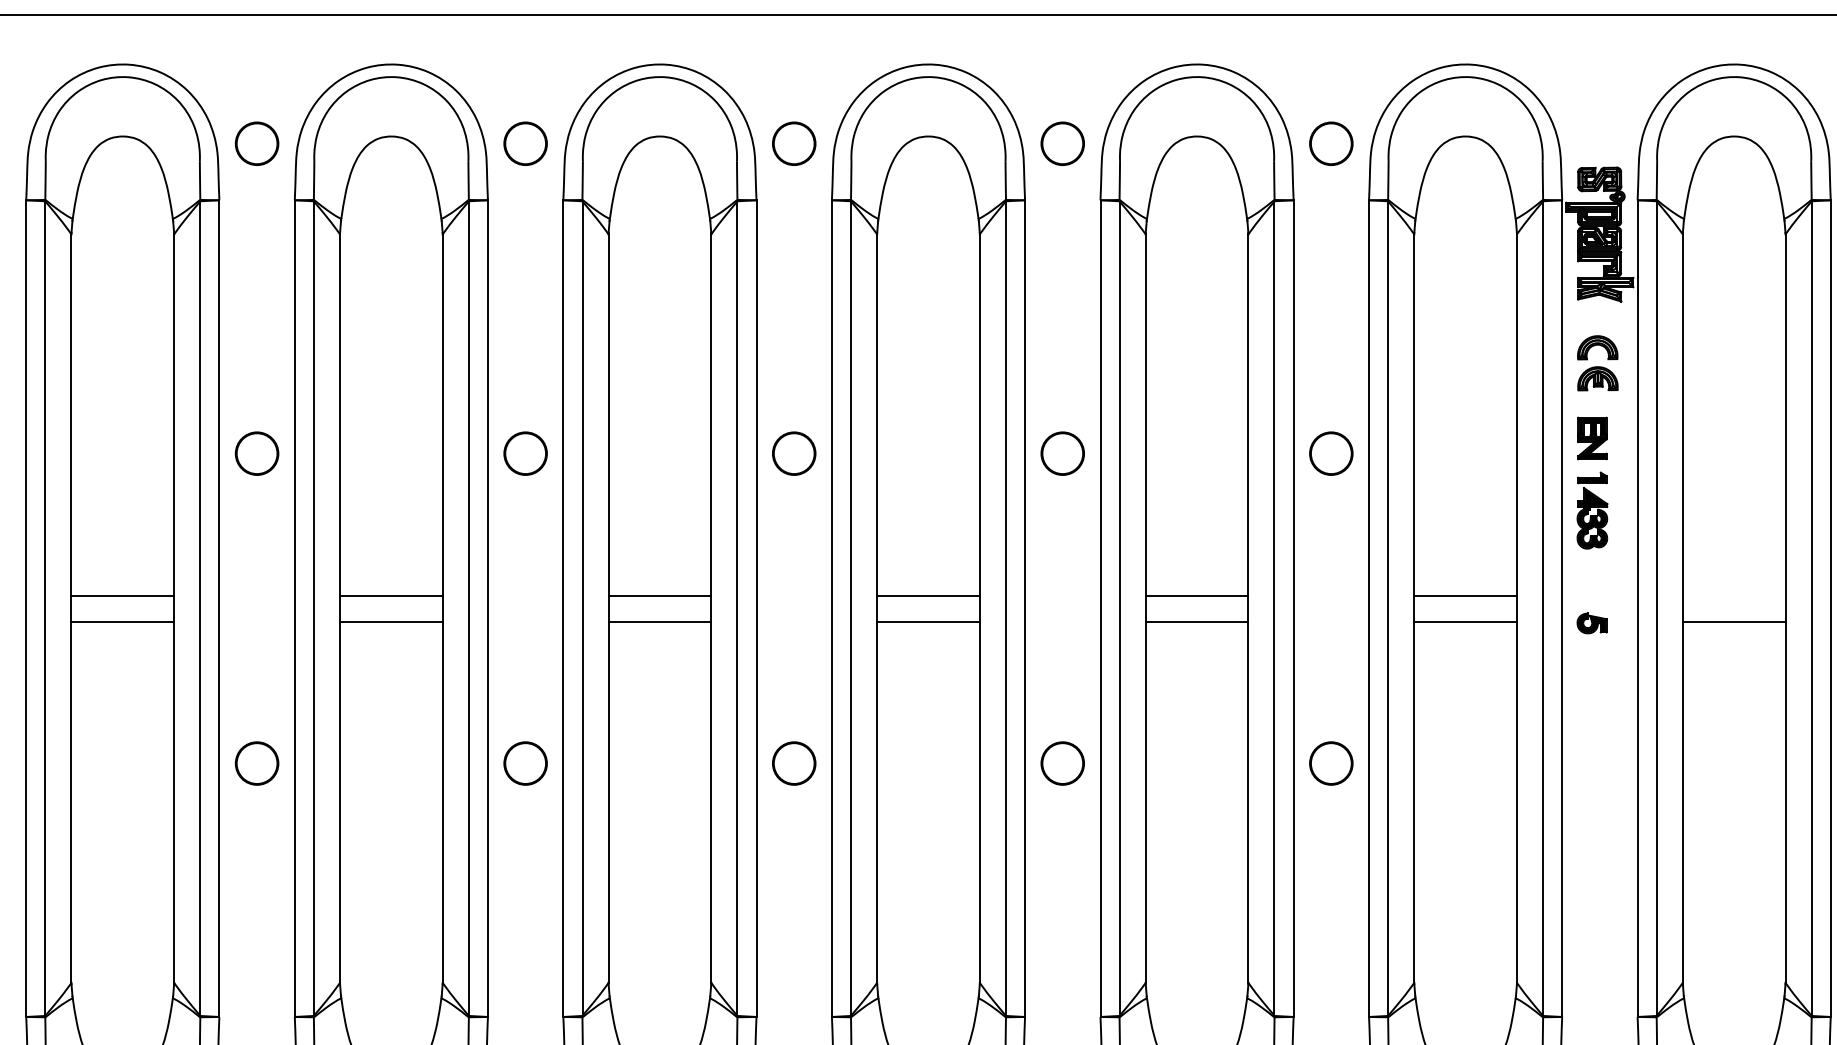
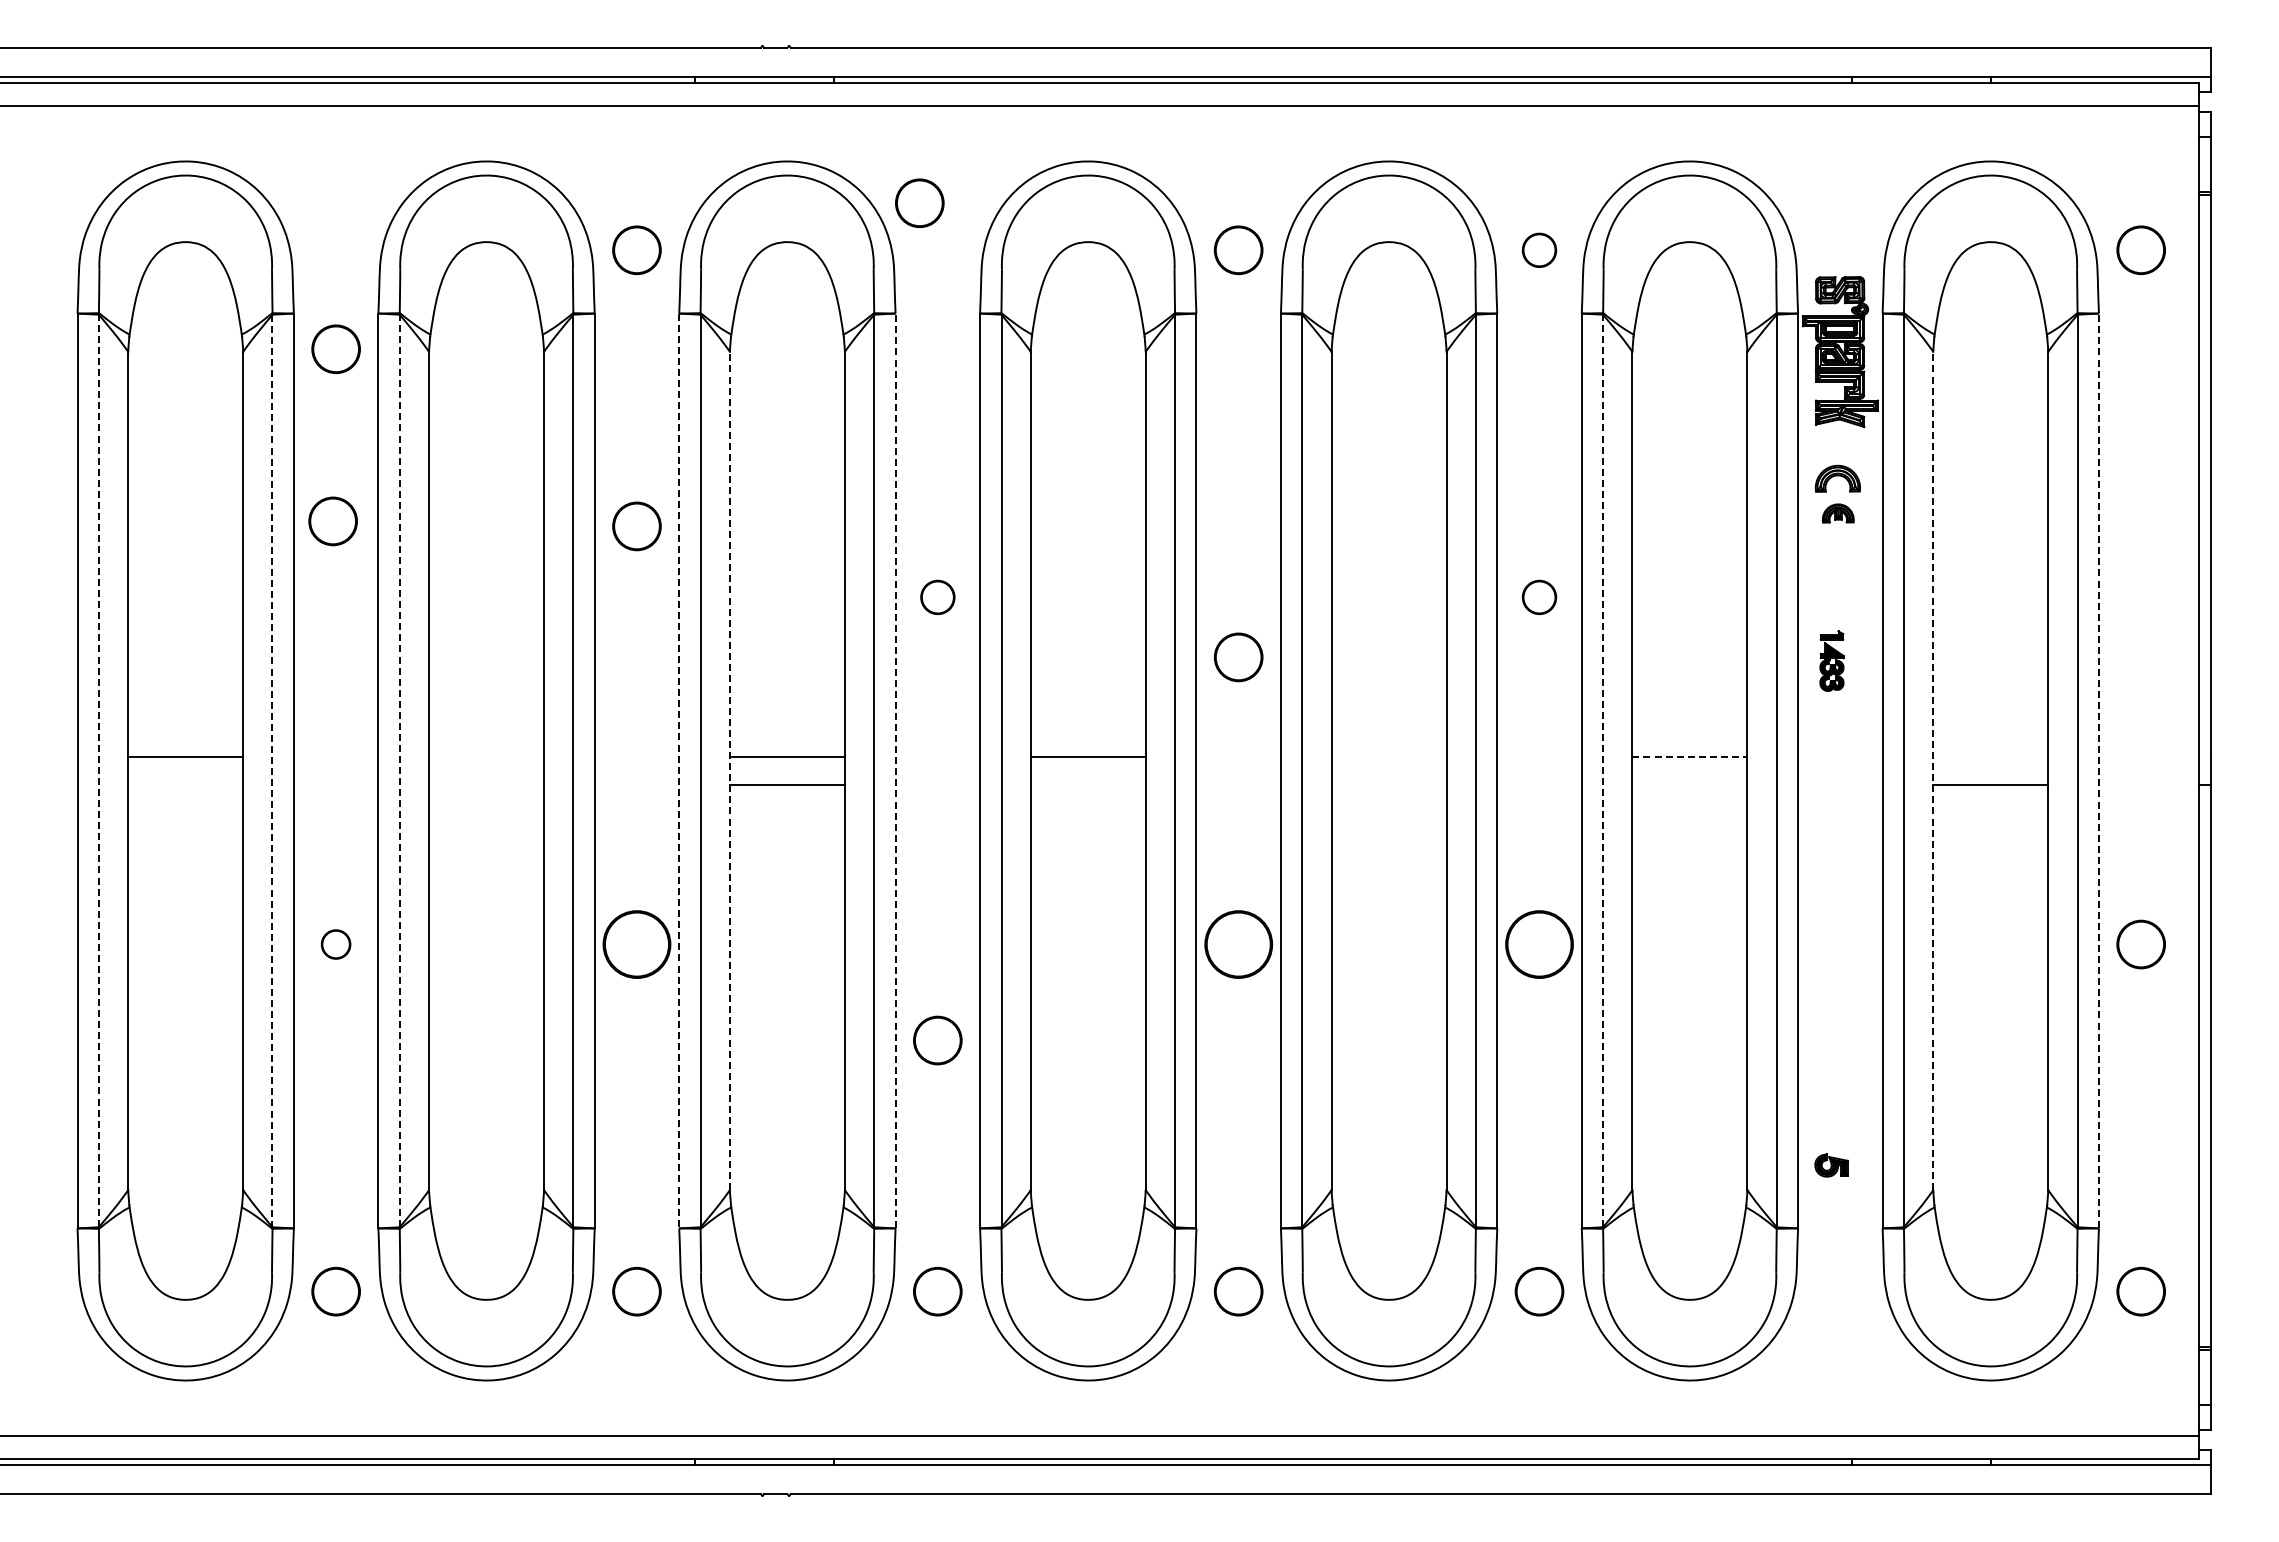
part: (256, 143) -> (335, 349), moved
part: (793, 143) -> (919, 203), moved
part: (1331, 143) -> (1539, 250), size x0.7
part: (1598, 378) -> (1838, 513), size x0.7
part: (1591, 438) -> (1831, 580), removed
part: (256, 453) -> (332, 521), moved
part: (525, 453) -> (636, 526), moved
part: (793, 453) -> (937, 597), size x0.7
part: (1062, 453) -> (1238, 657), moved
part: (1331, 453) -> (1539, 597), size x0.7
part: (1591, 509) -> (1831, 660), size x0.7
line: (391, 595) -> (486, 756), removed
line: (1196, 595) -> (1388, 756), removed
line: (1465, 595) -> (1689, 756), solid -> dashed
line: (45, 608) -> (99, 770), solid -> dashed
line: (313, 608) -> (399, 770), solid -> dashed
line: (608, 608) -> (729, 770), solid -> dashed
line: (756, 608) -> (895, 770), solid -> dashed
line: (1388, 608) -> (1603, 770), solid -> dashed
line: (1683, 608) -> (1933, 770), solid -> dashed
line: (1830, 608) -> (2098, 770), solid -> dashed
line: (200, 609) -> (272, 771), solid -> dashed
line: (563, 609) -> (679, 771), solid -> dashed
line: (122, 621) -> (185, 785), removed
line: (391, 621) -> (486, 785), removed
line: (927, 621) -> (1087, 785), removed
line: (1196, 621) -> (1388, 785), removed
line: (1465, 621) -> (1689, 785), removed
part: (1591, 623) -> (1831, 1165), moved
part: (256, 763) -> (335, 944), size x0.6
part: (525, 763) -> (636, 944), size x1.4
part: (793, 763) -> (937, 1040), moved
part: (1062, 763) -> (1238, 944), size x1.4
part: (1331, 763) -> (1539, 944), size x1.4

